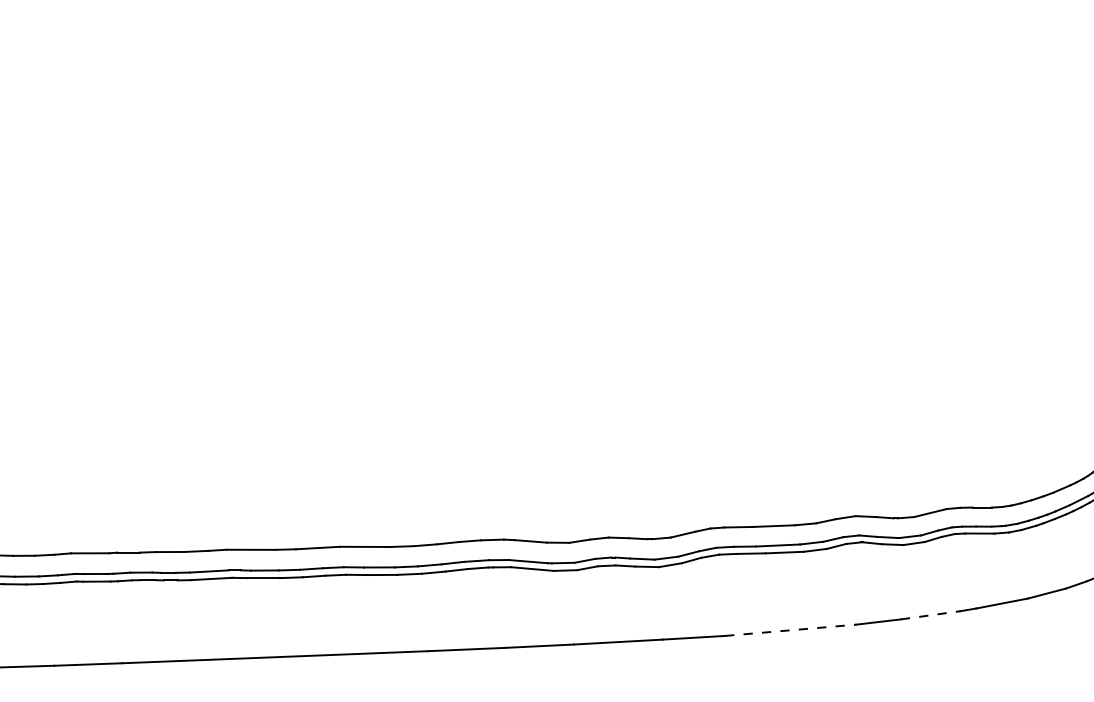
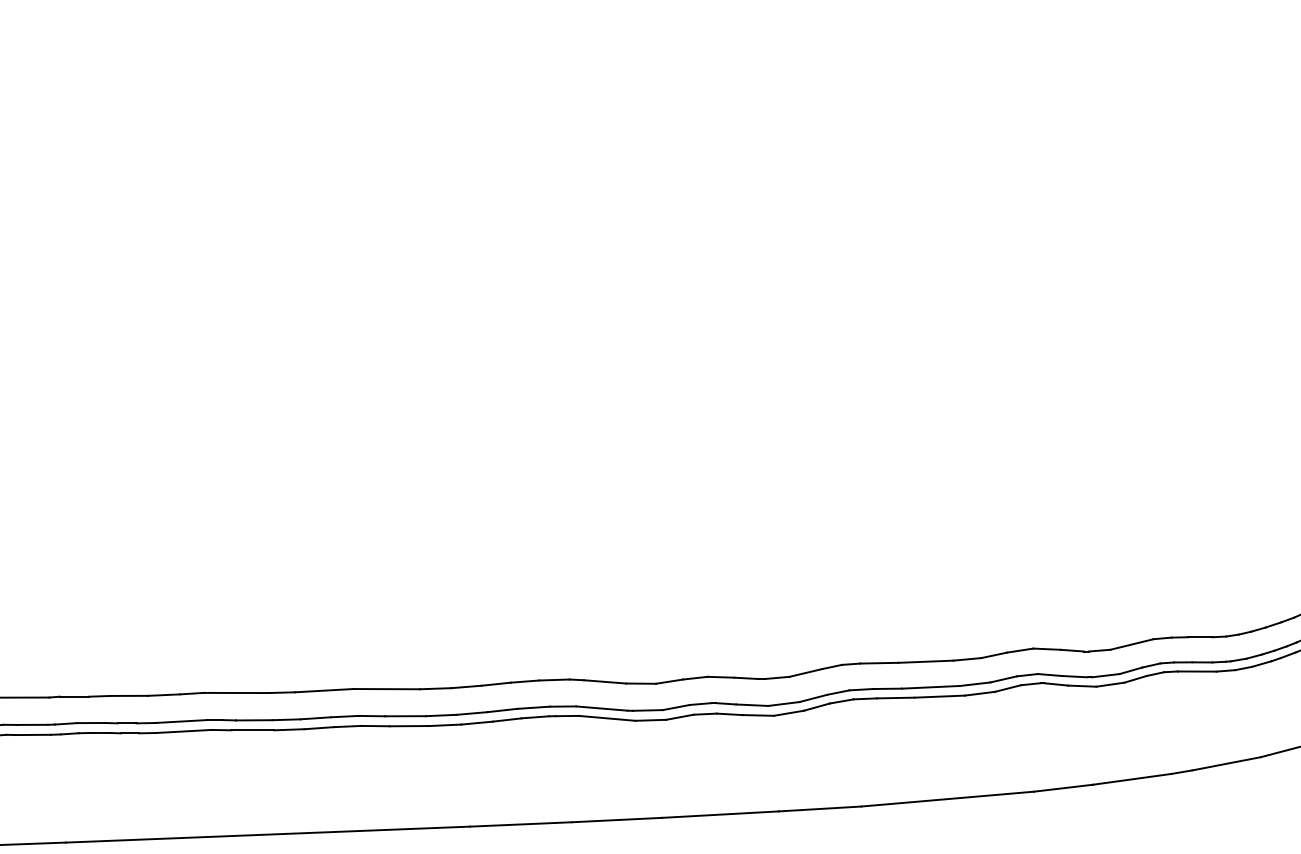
line: (931, 615) -> (1133, 779), dashed -> solid
line: (790, 630) -> (947, 799), dashed -> solid

